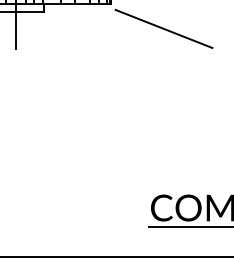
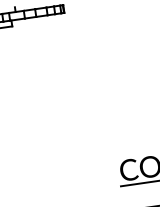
line: (163, 28) -> (109, 26), removed

